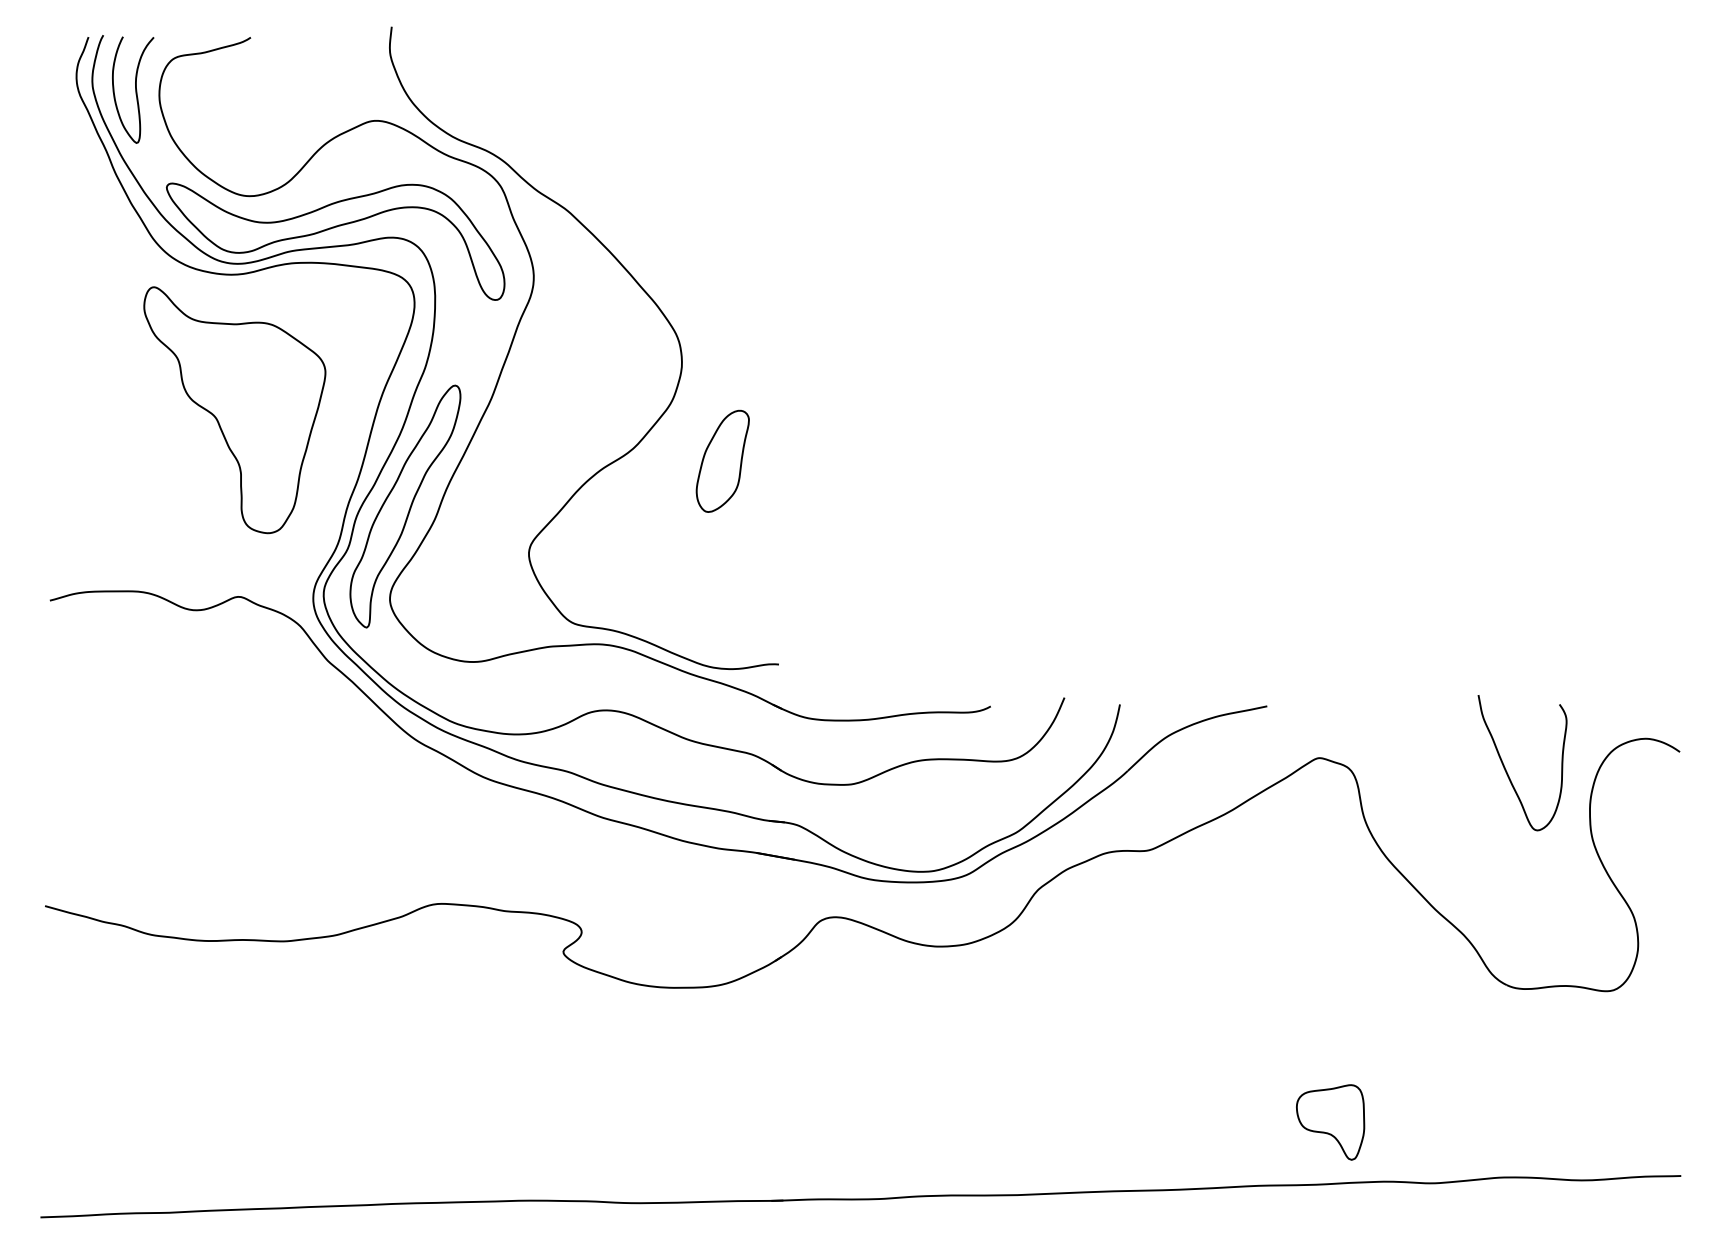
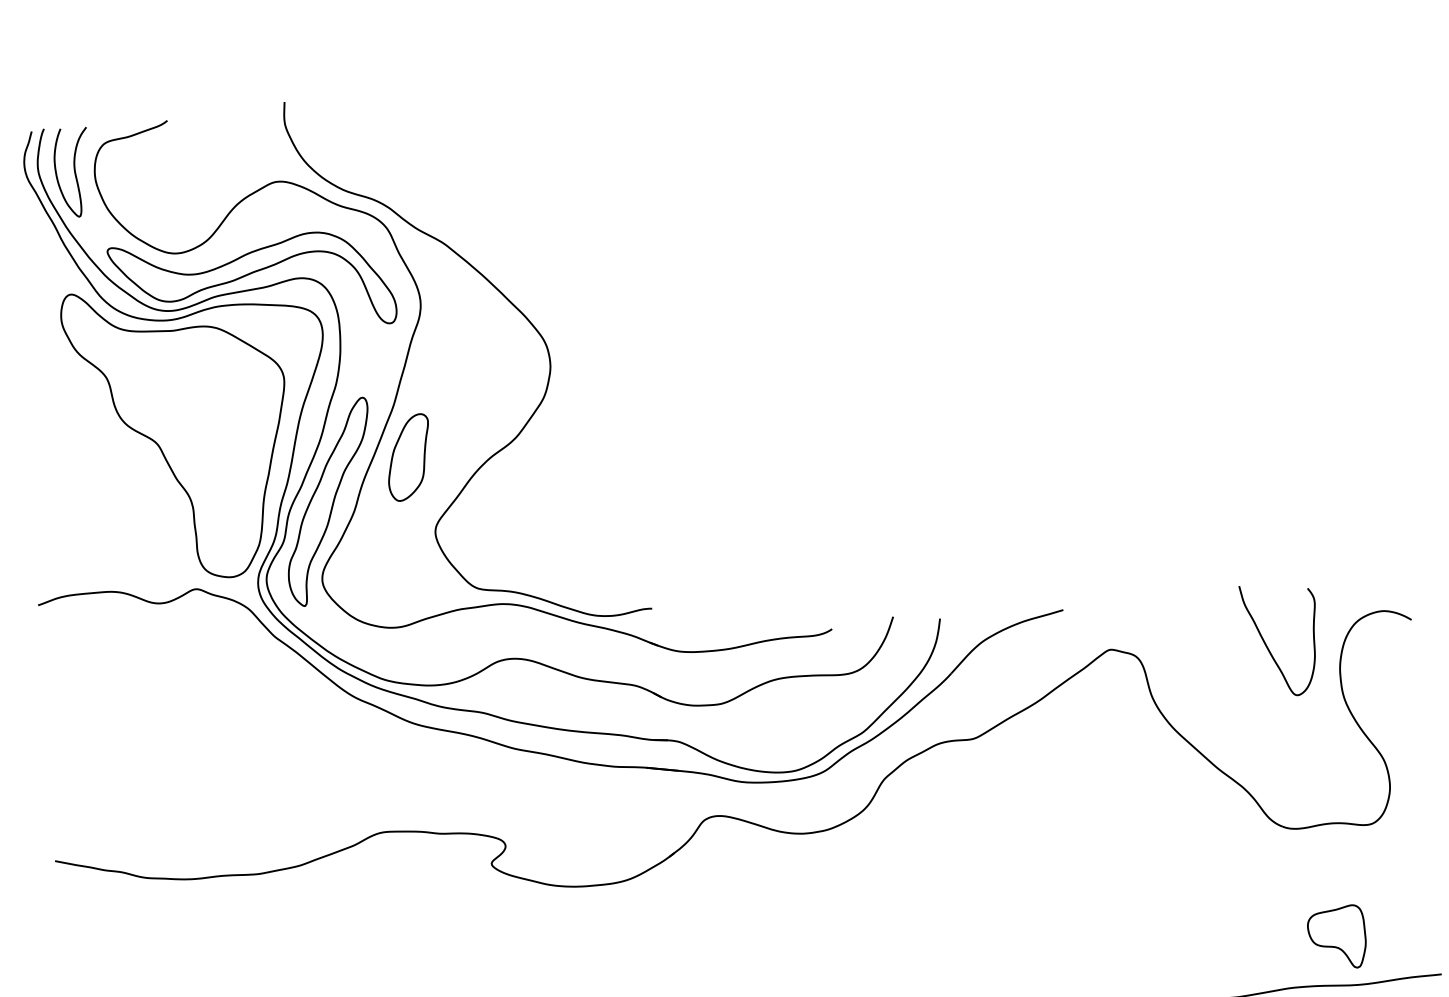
part: (234, 409) -> (179, 432), size x1.43
part: (722, 460) -> (408, 456), moved
part: (1330, 1122) -> (1337, 937), moved

